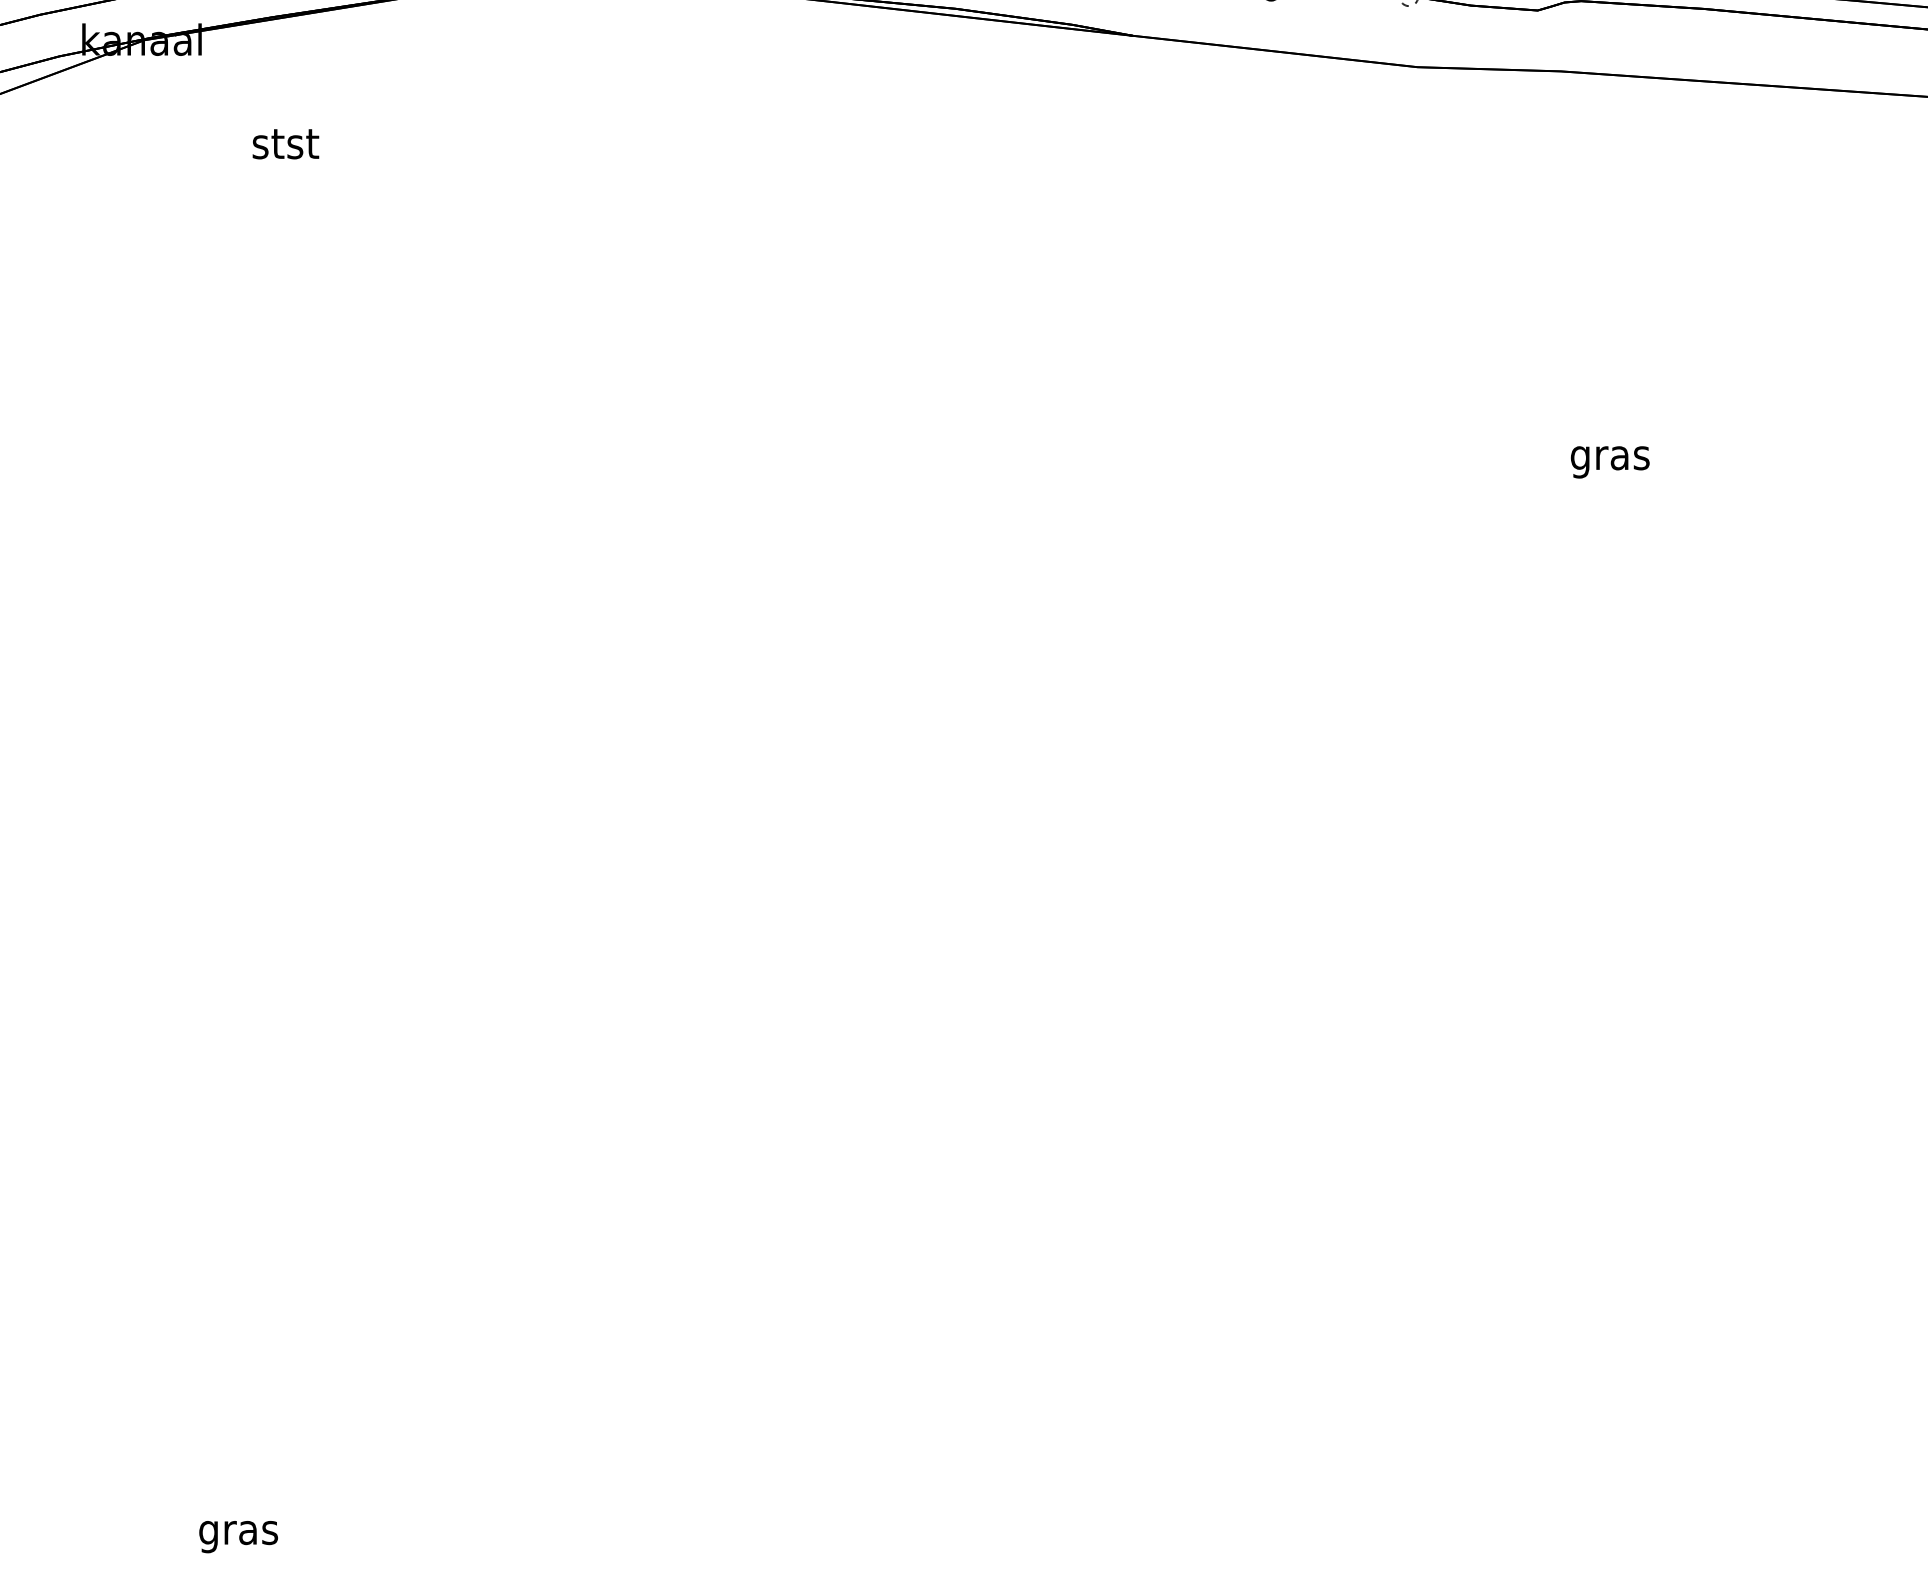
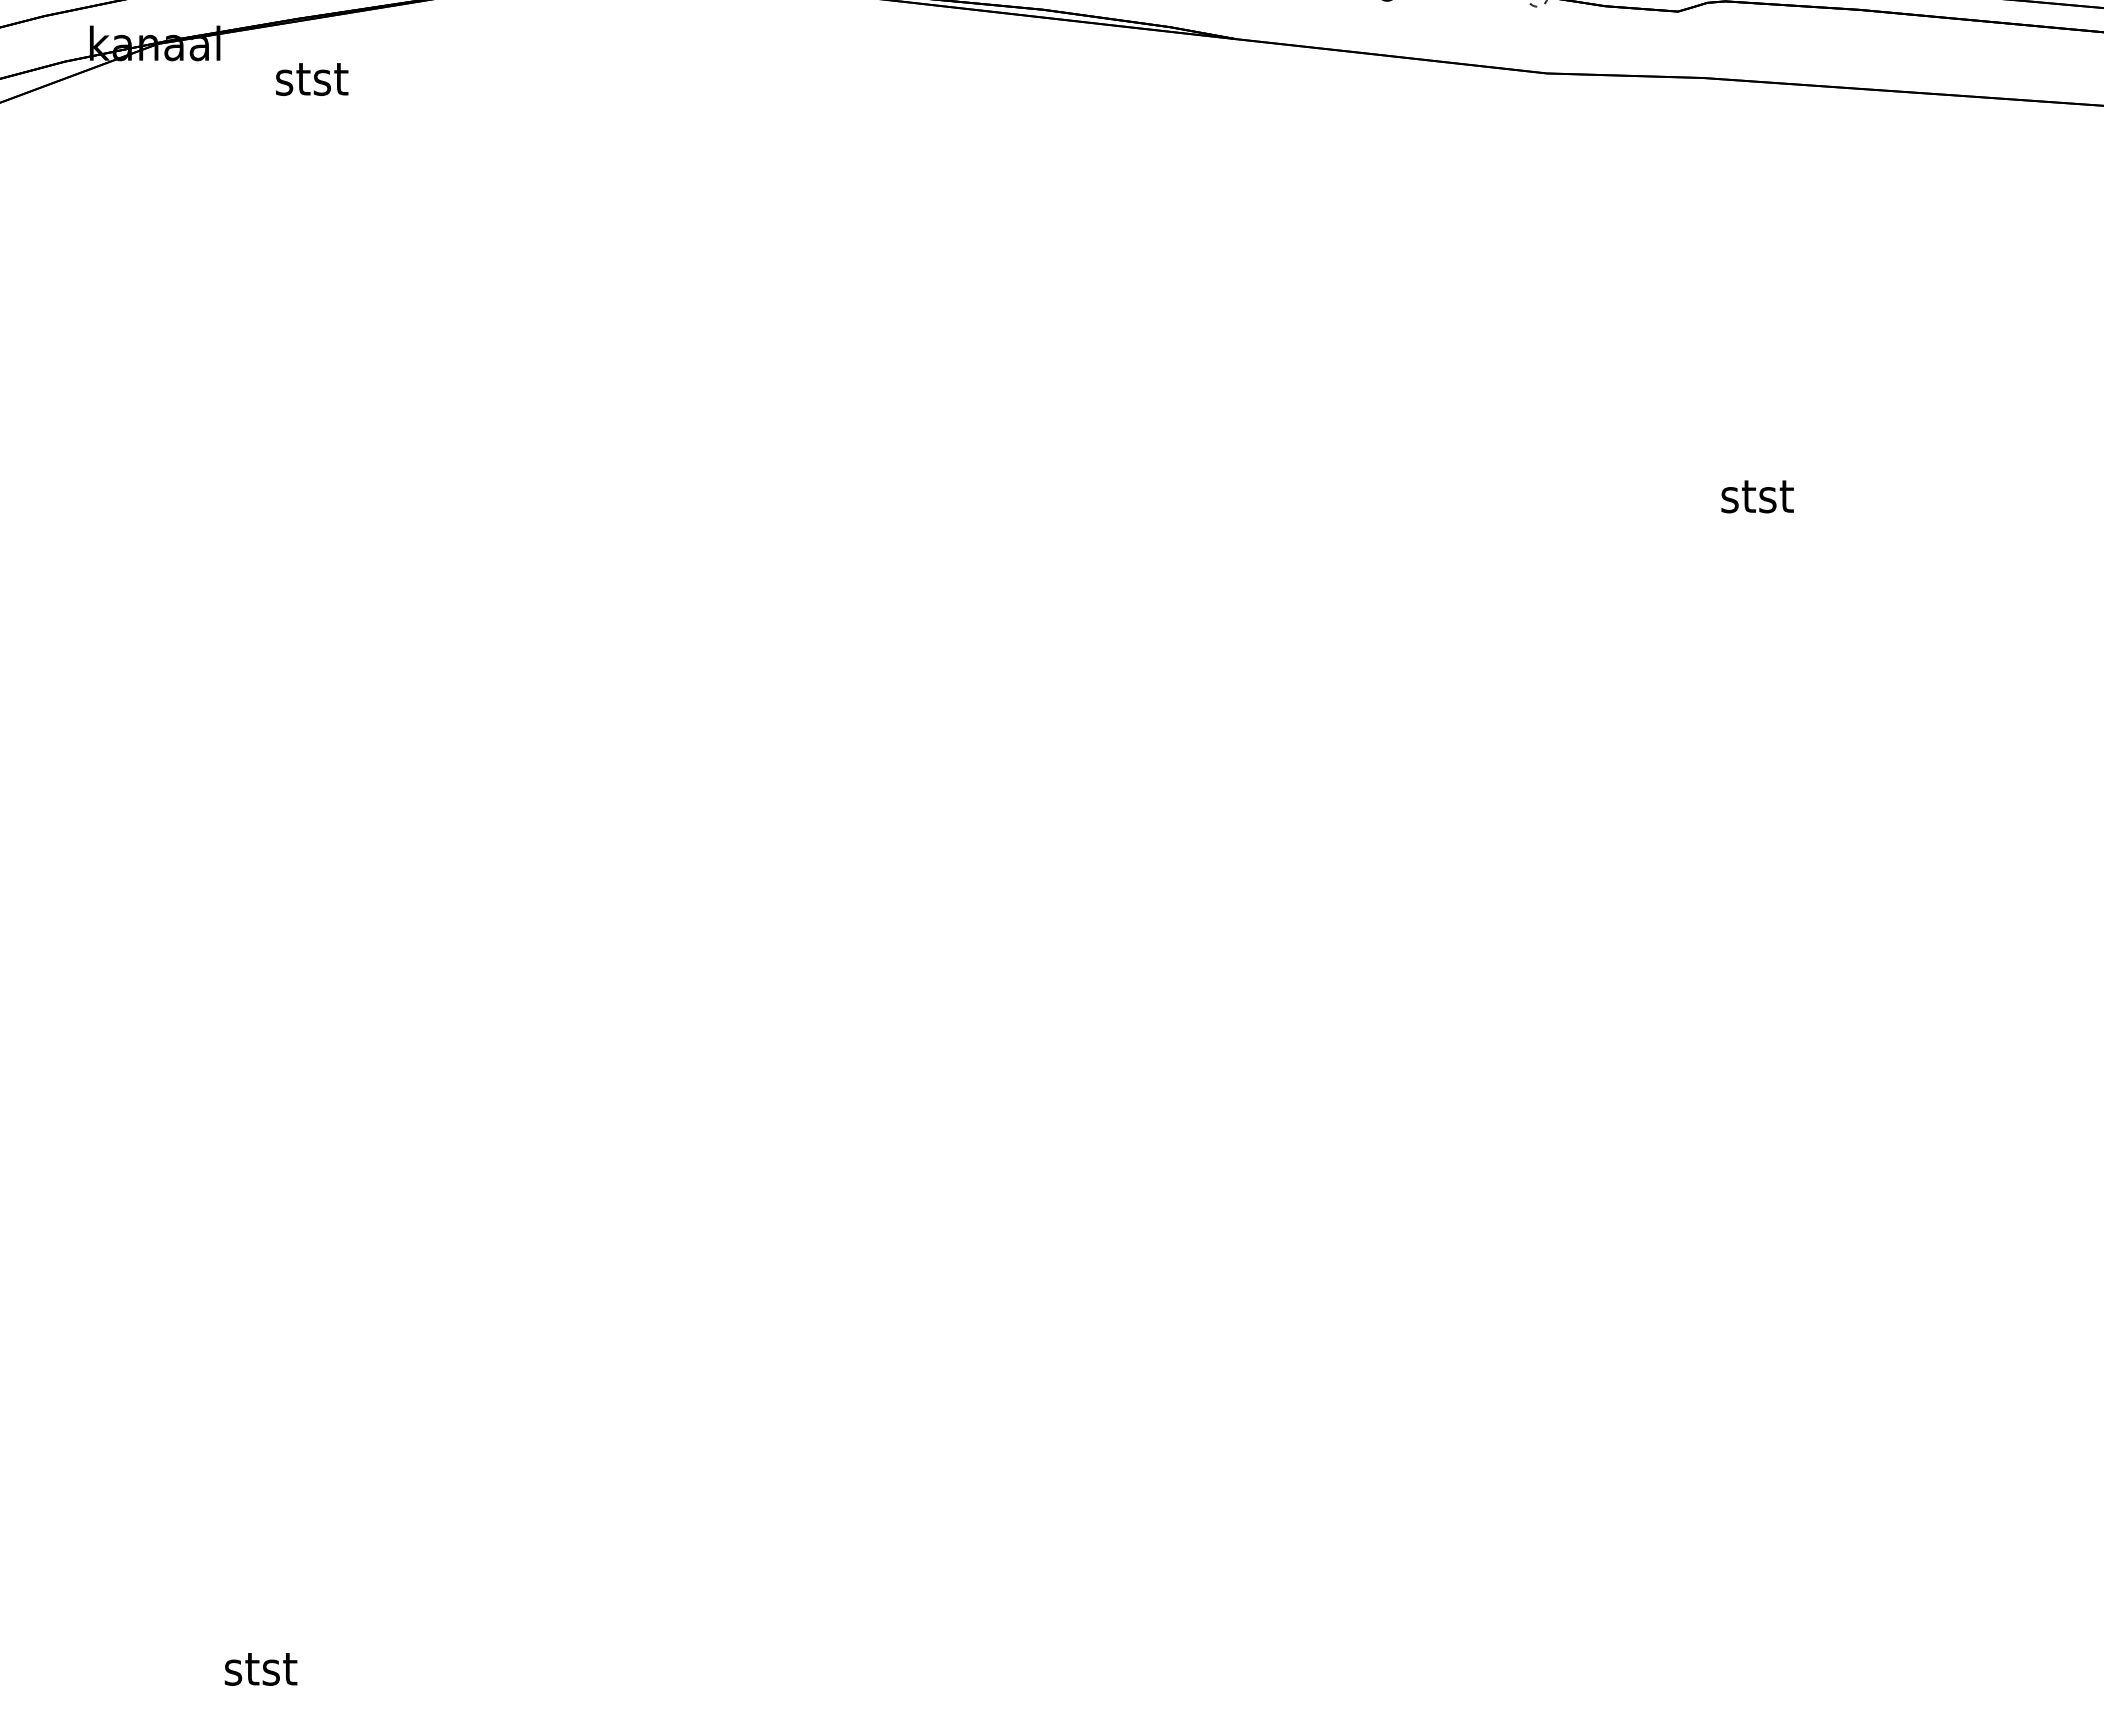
text: (286, 144) -> (312, 79), moved
text: (1610, 459) -> (1757, 501), gras -> stst
text: (238, 1533) -> (260, 1673), gras -> stst

